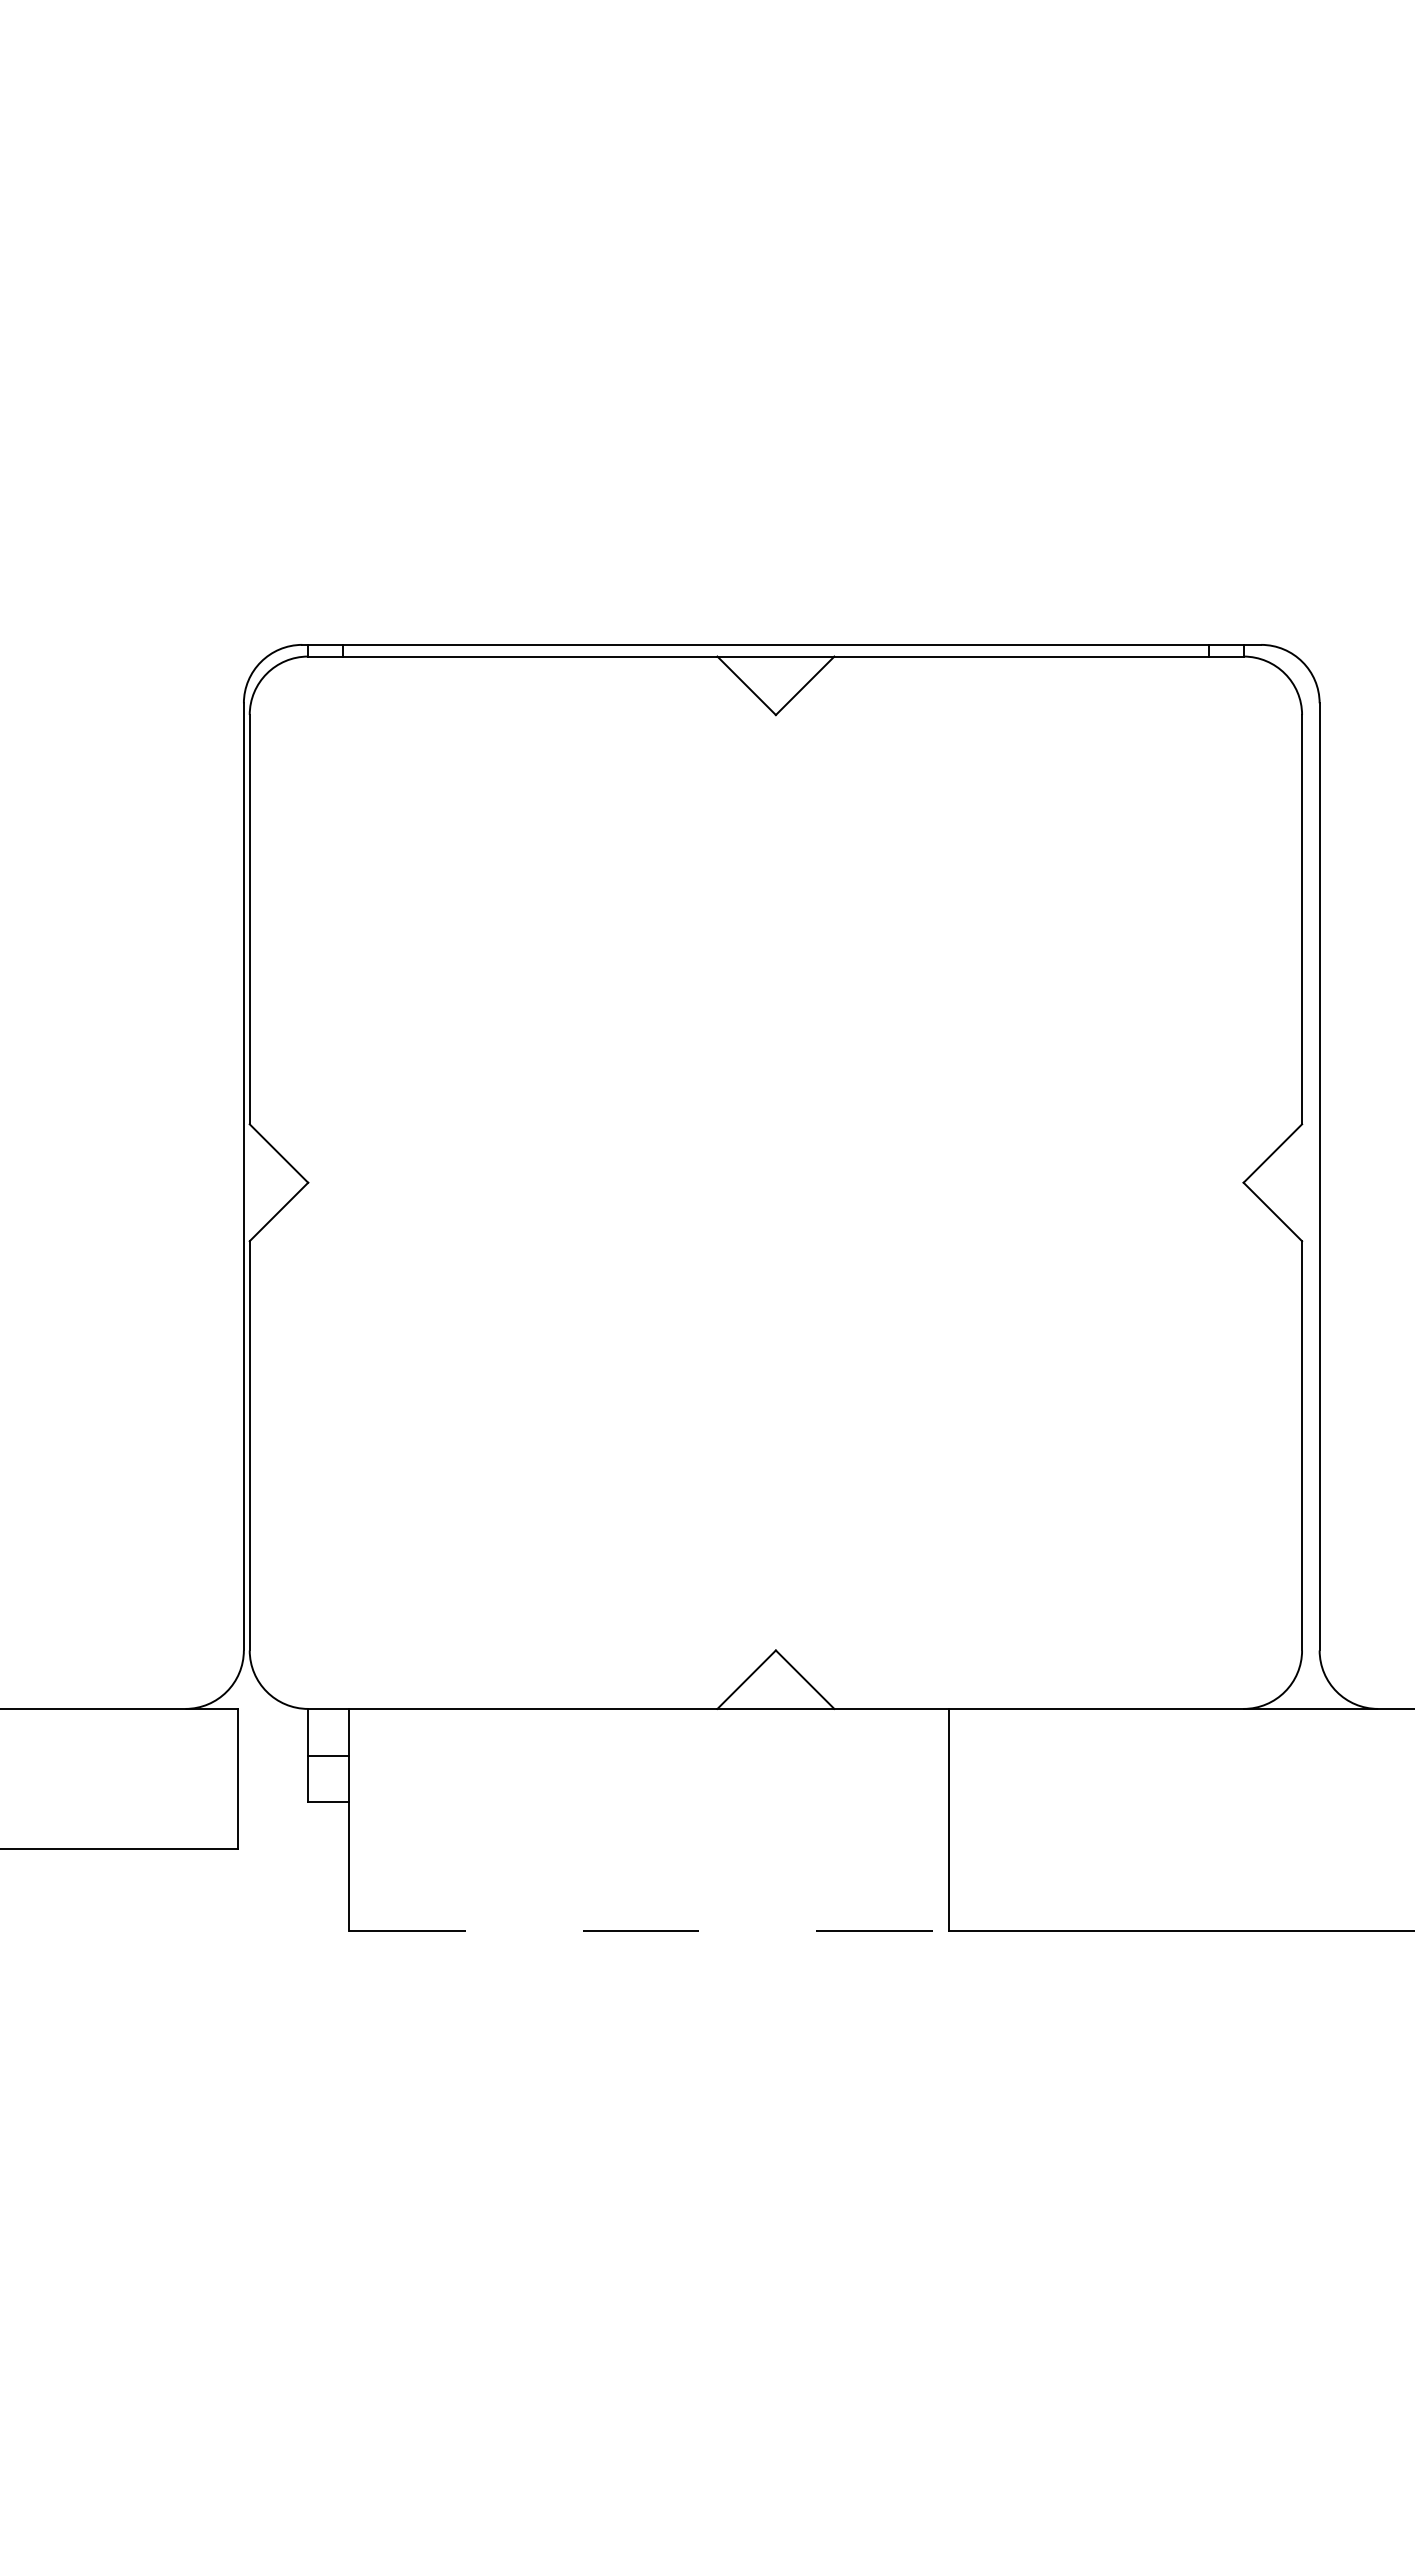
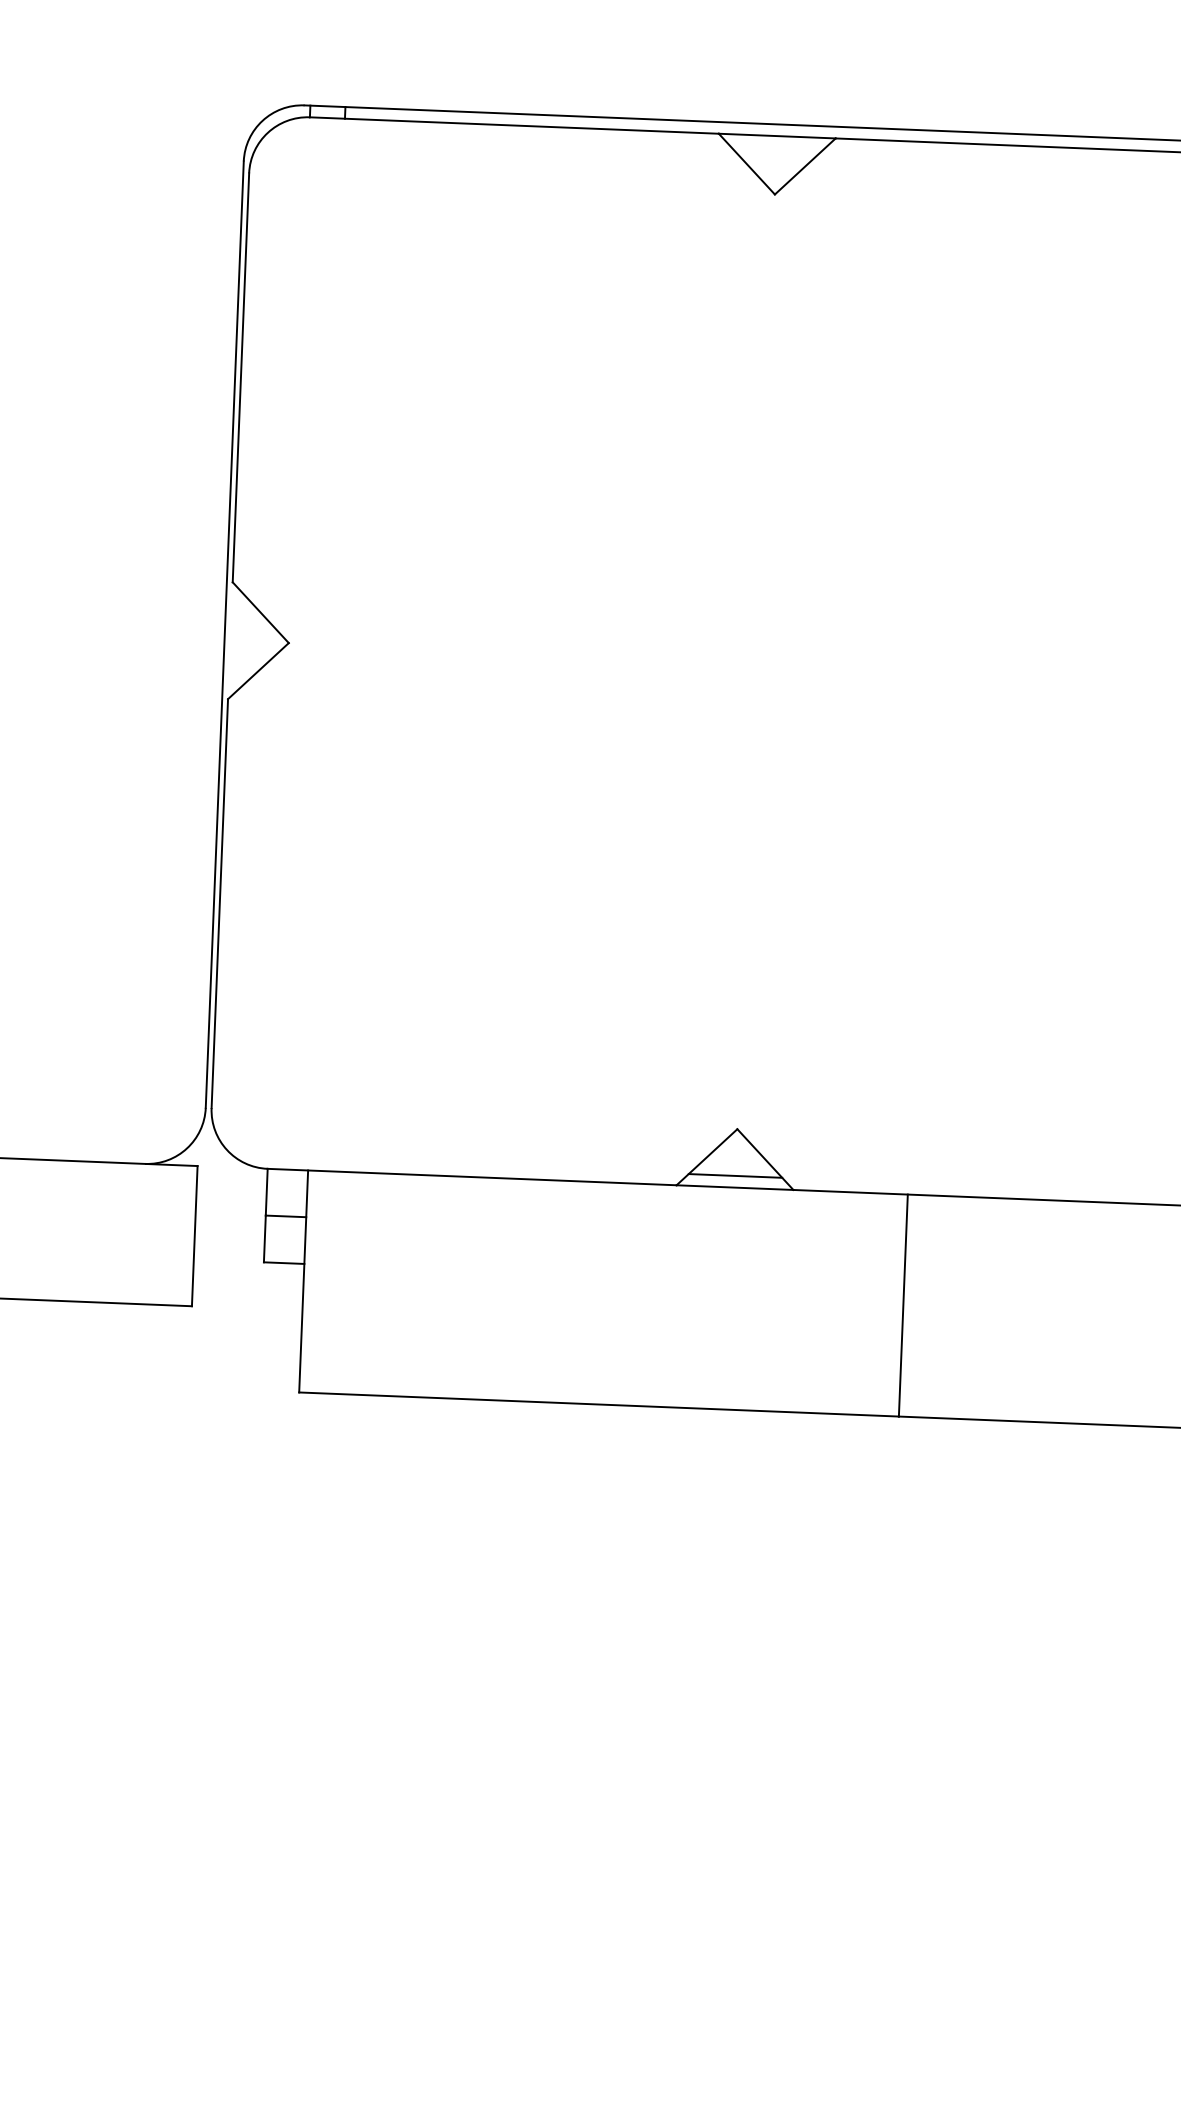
line: (775, 1697) -> (735, 1176), added
line: (649, 1931) -> (599, 1404), dashed -> solid

